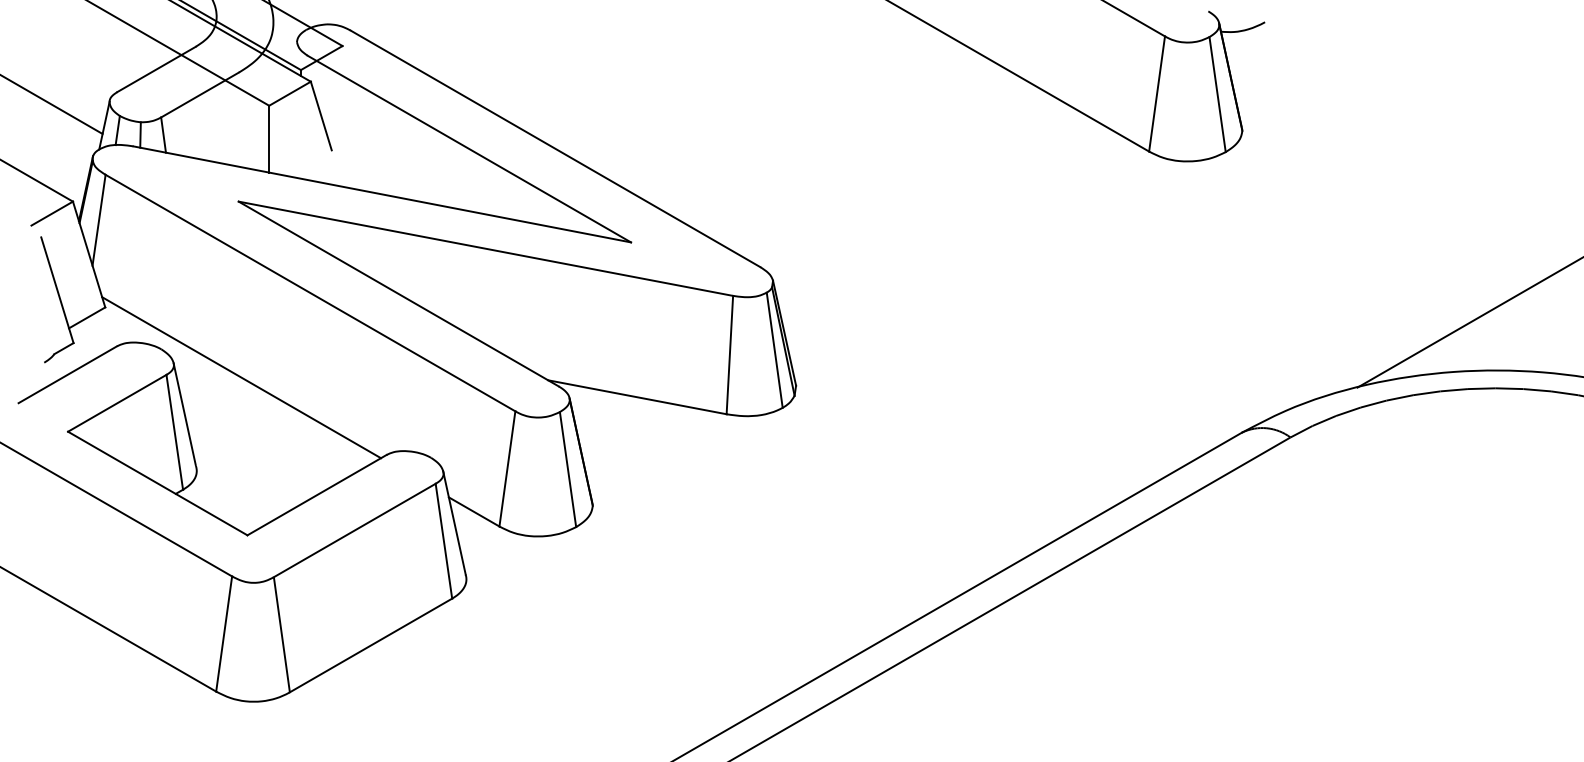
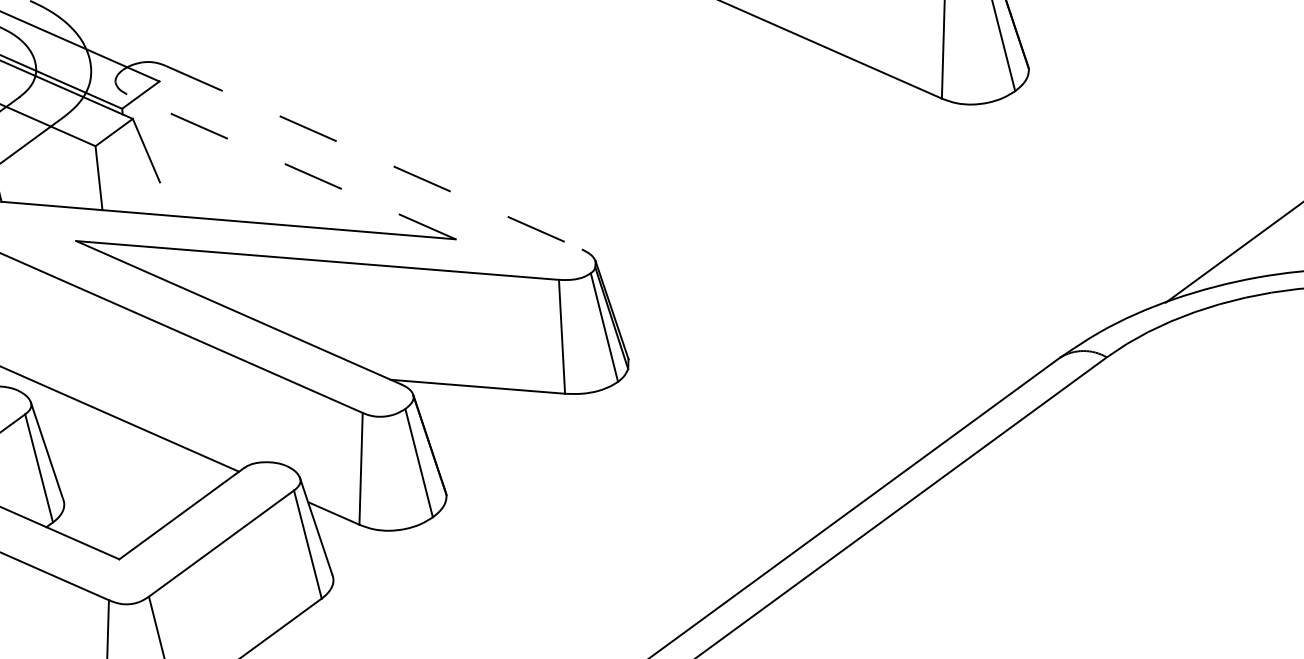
line: (469, 149) -> (291, 167), solid -> dashed
line: (555, 149) -> (373, 158), solid -> dashed

